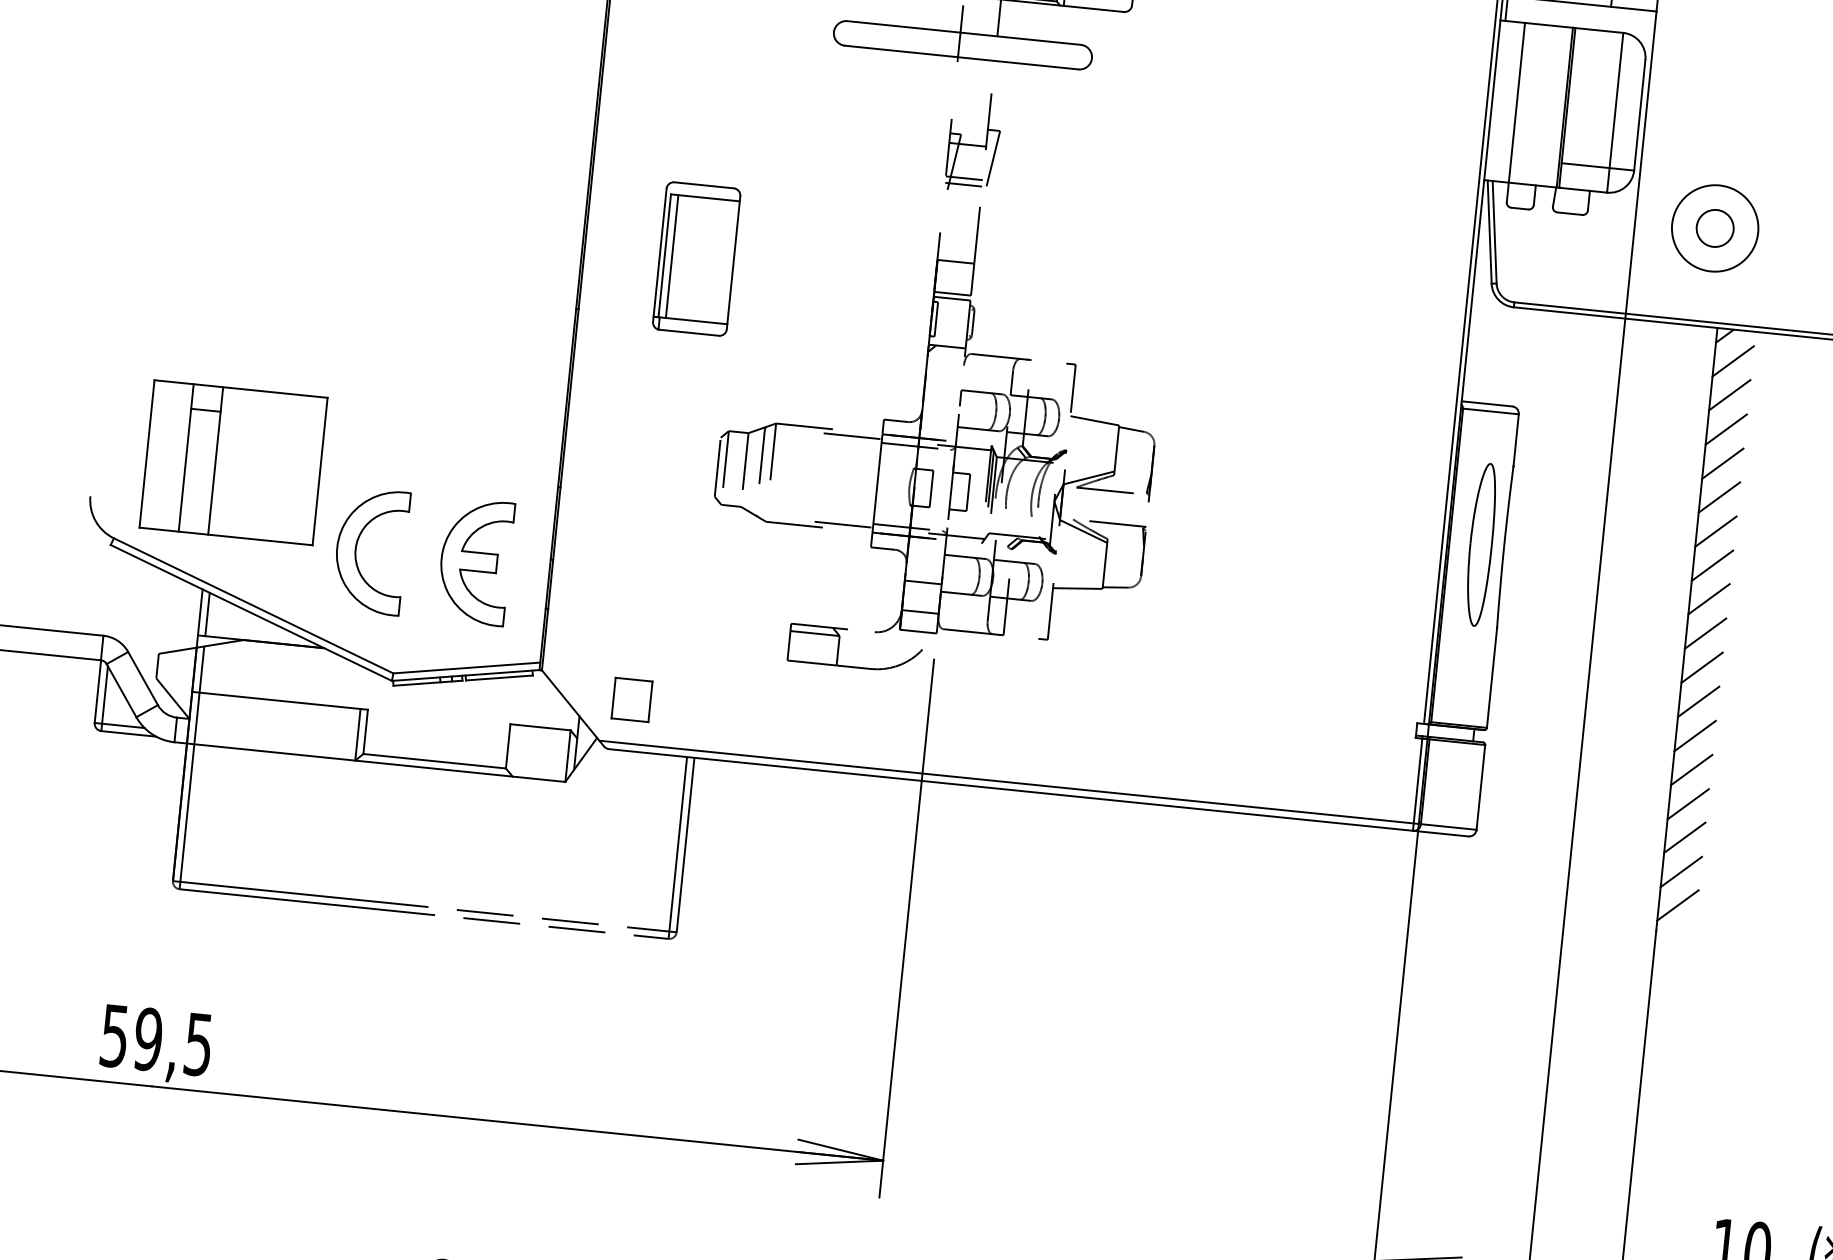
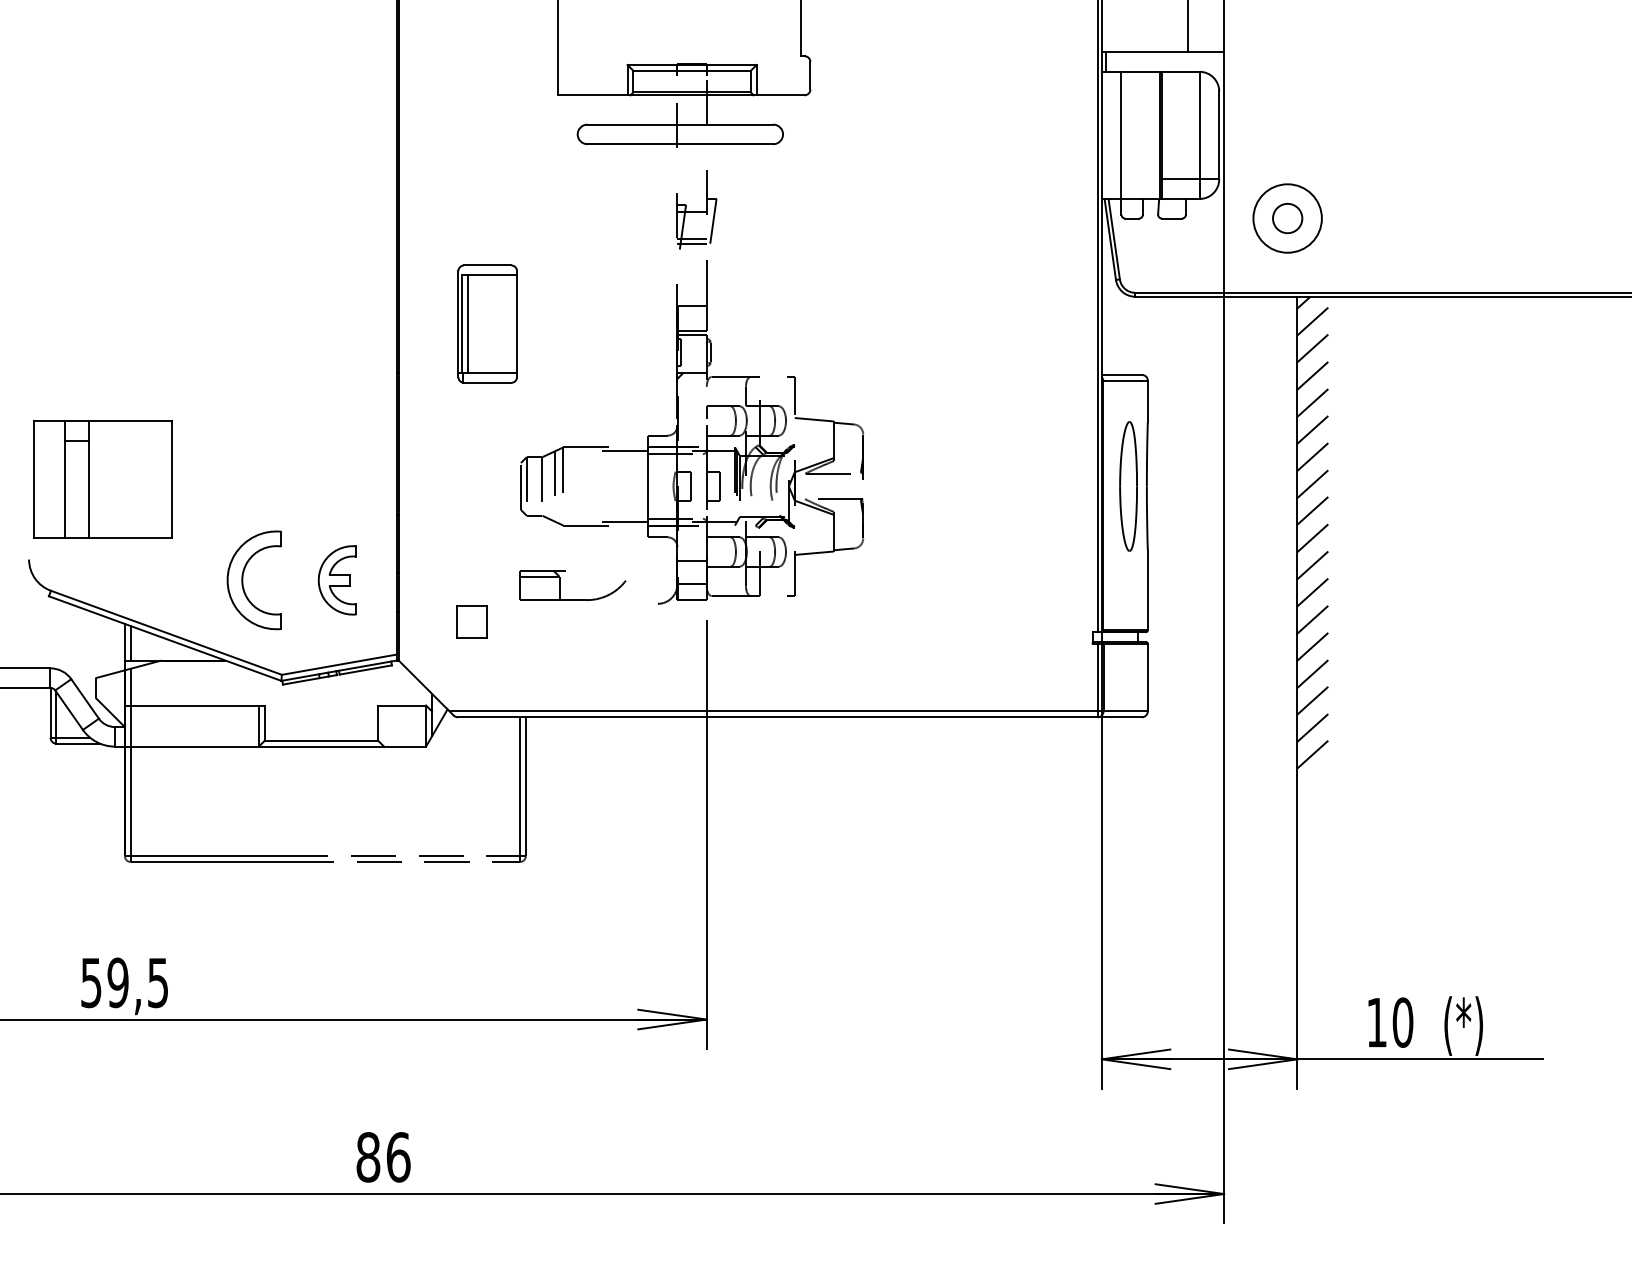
part: (232, 462) -> (102, 479), moved
part: (475, 561) -> (337, 580), size x0.7
part: (839, 647) -> (560, 585), moved
part: (631, 699) -> (471, 621), moved

